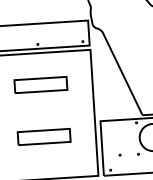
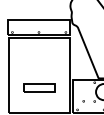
part: (41, 84) -> (39, 56), removed

